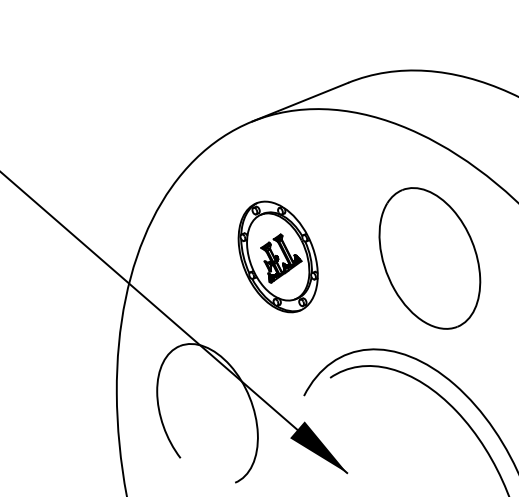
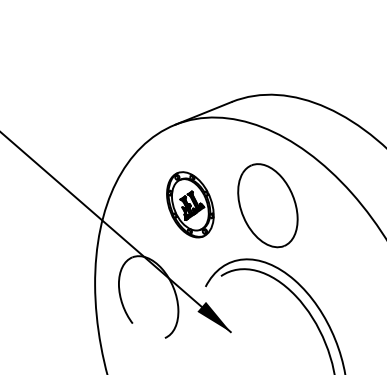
part: (429, 258) -> (267, 205), moved

